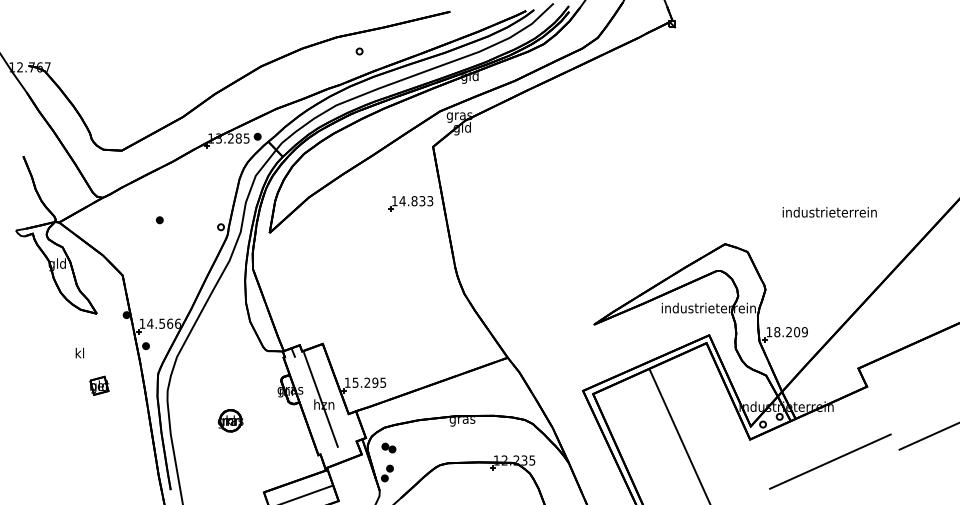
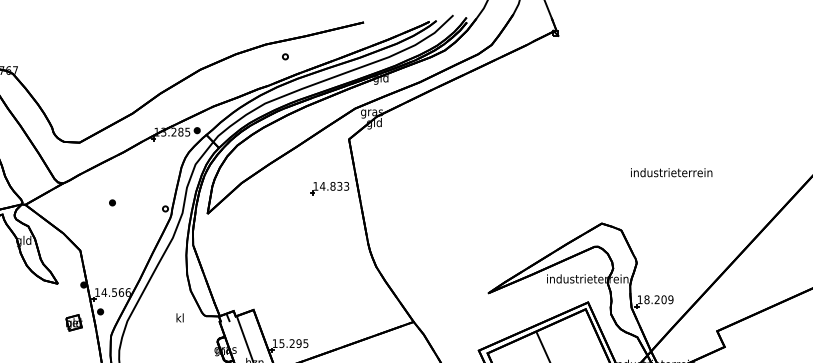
text: (829, 212) -> (671, 172), moved
text: (79, 352) -> (179, 317), moved
part: (99, 385) -> (74, 322), moved

